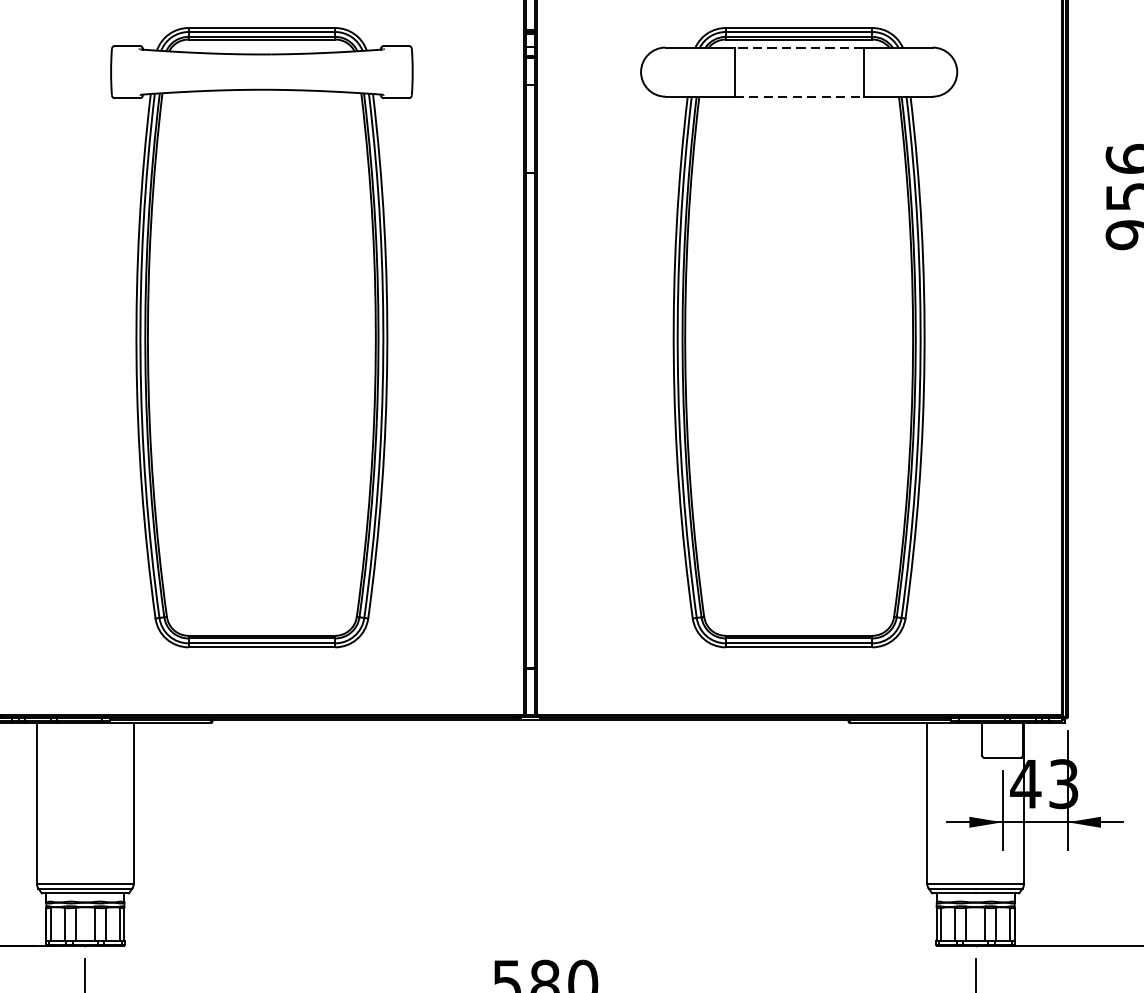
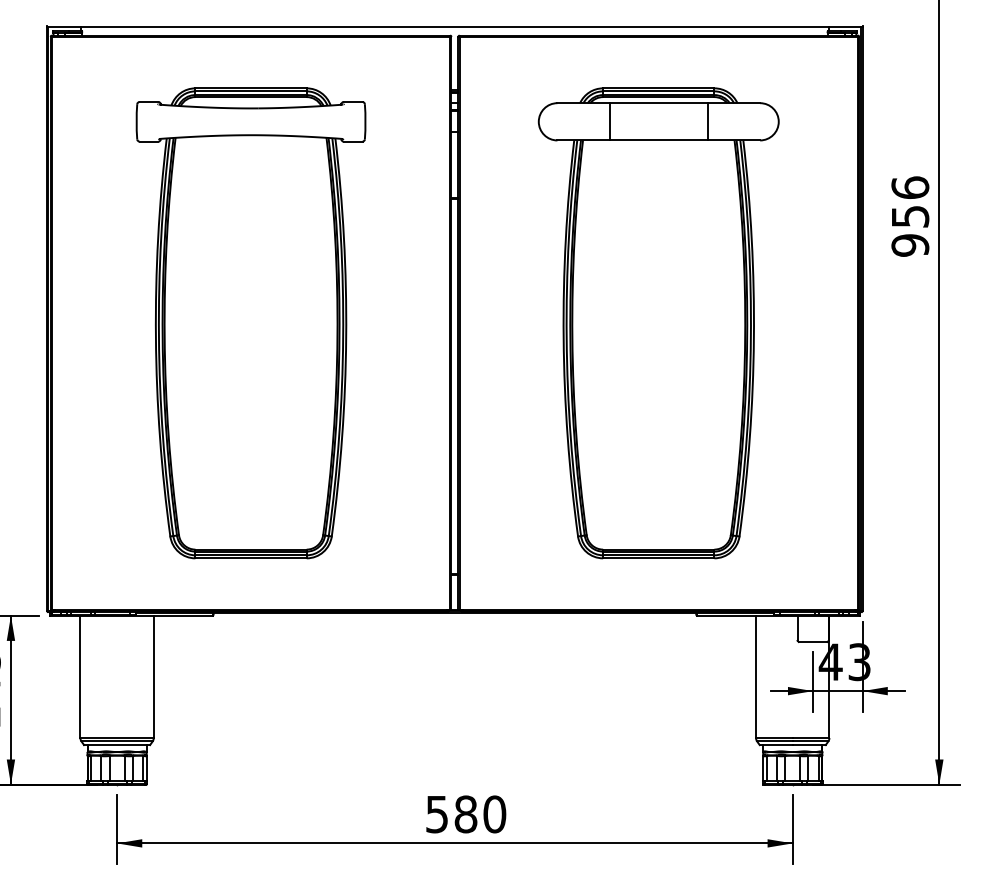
line: (798, 47) -> (658, 103), dashed -> solid
line: (798, 96) -> (658, 140), dashed -> solid

